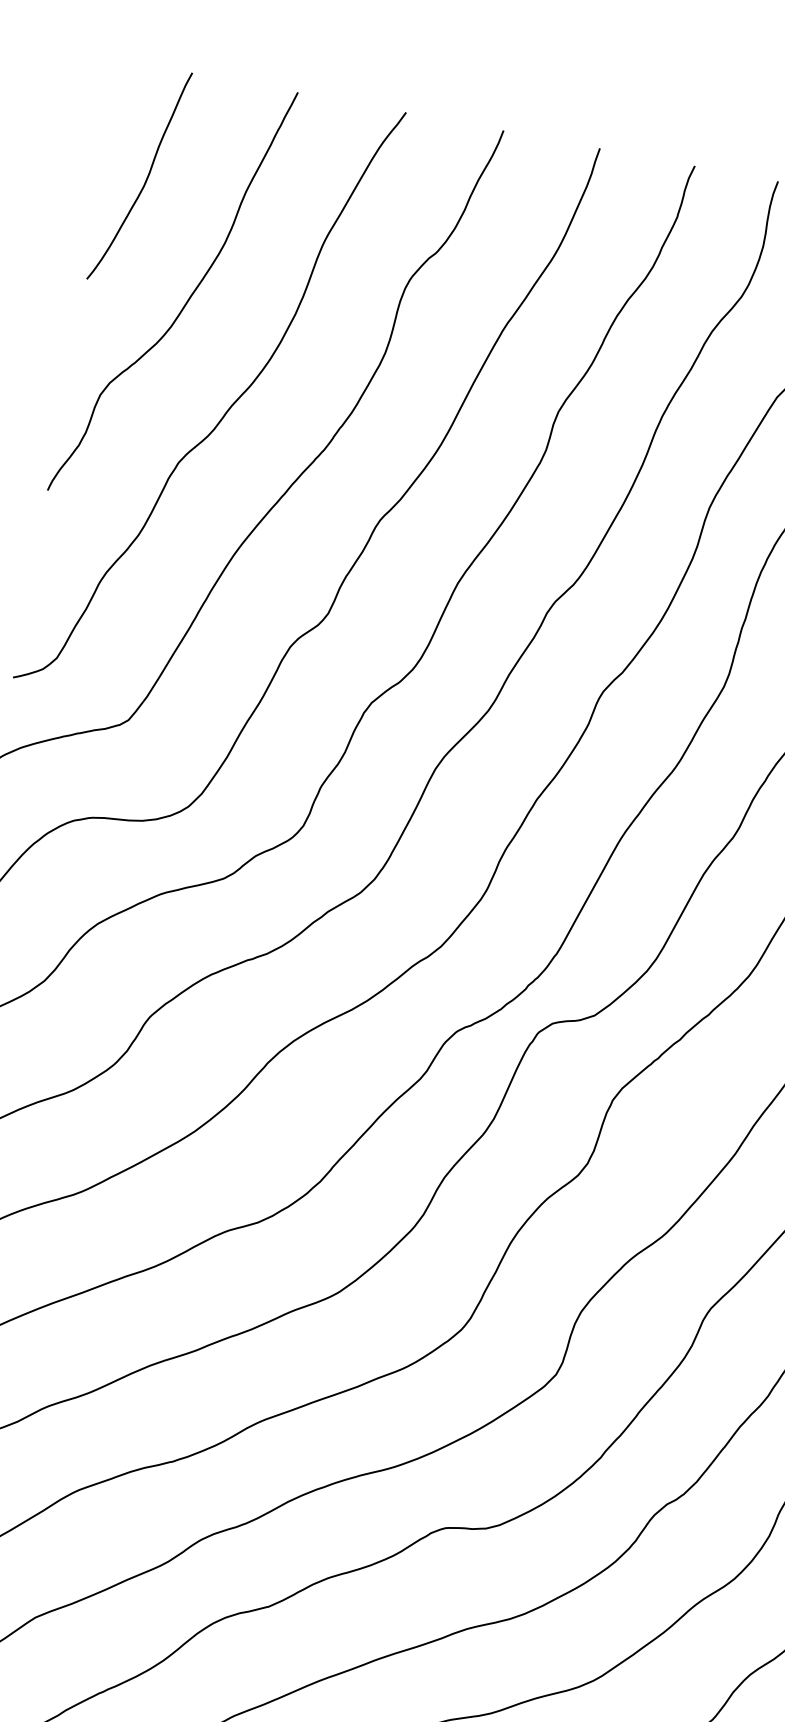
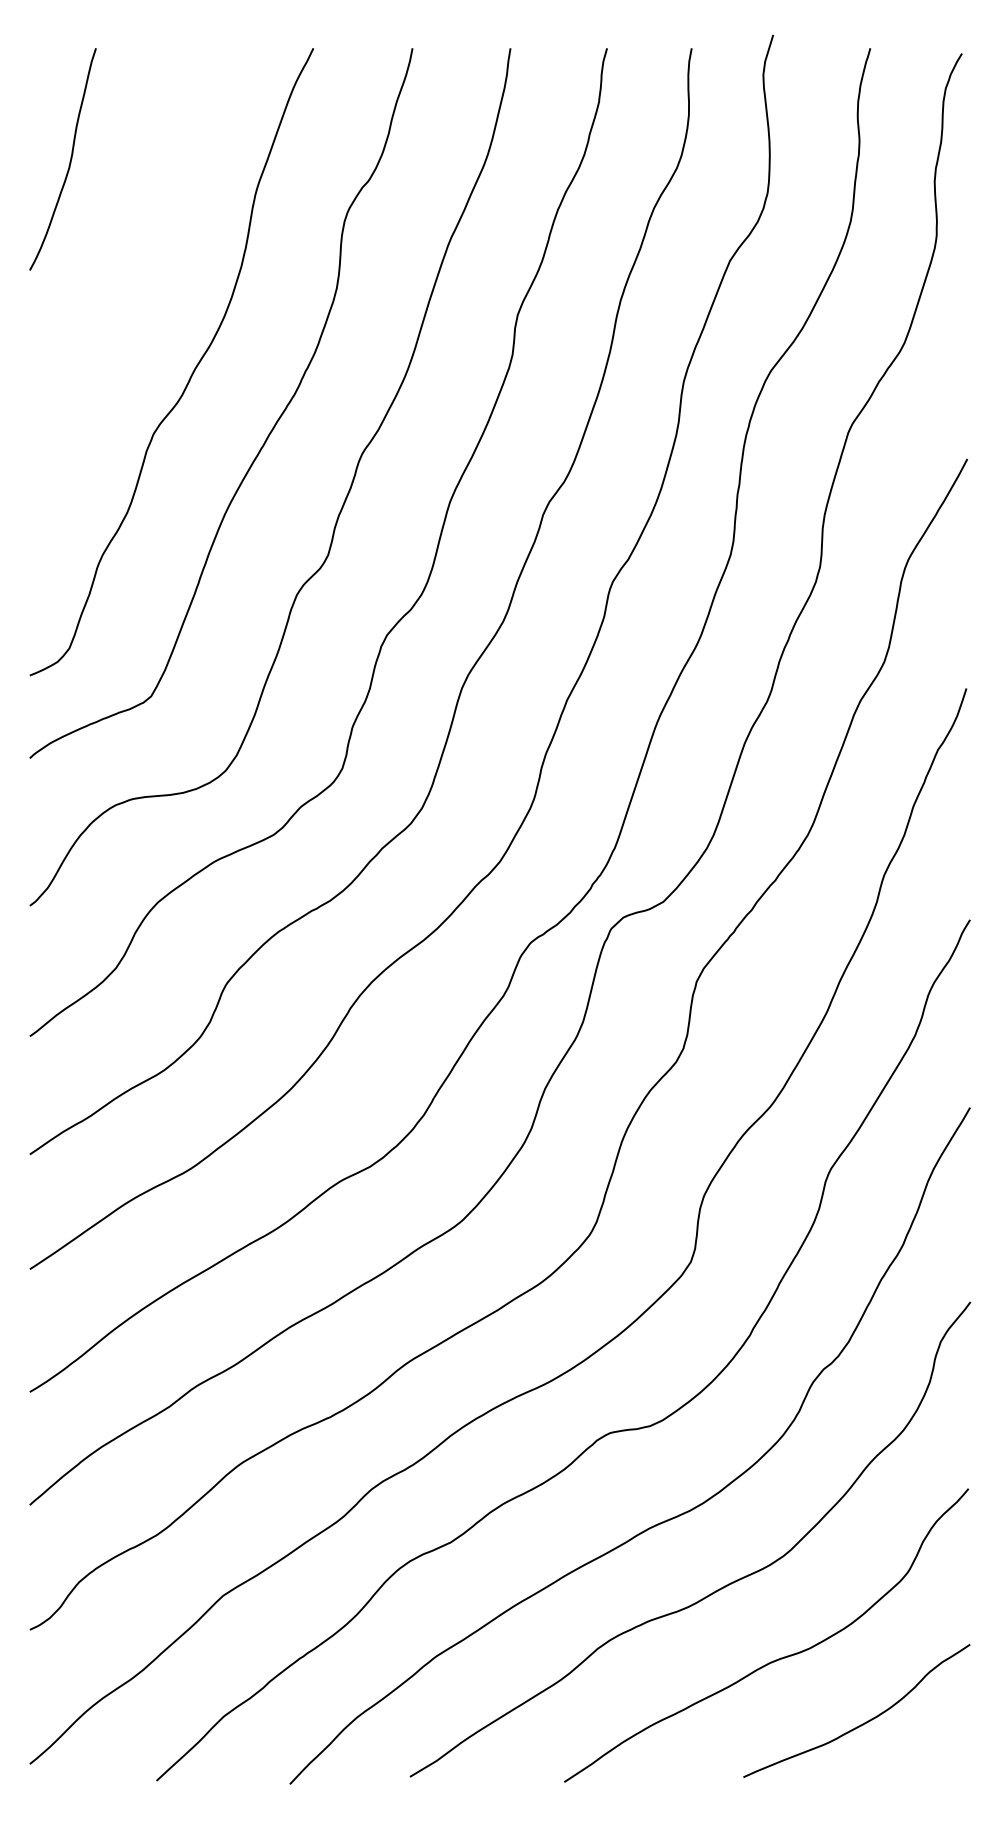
curve: (186, 301) -> (131, 274), removed

